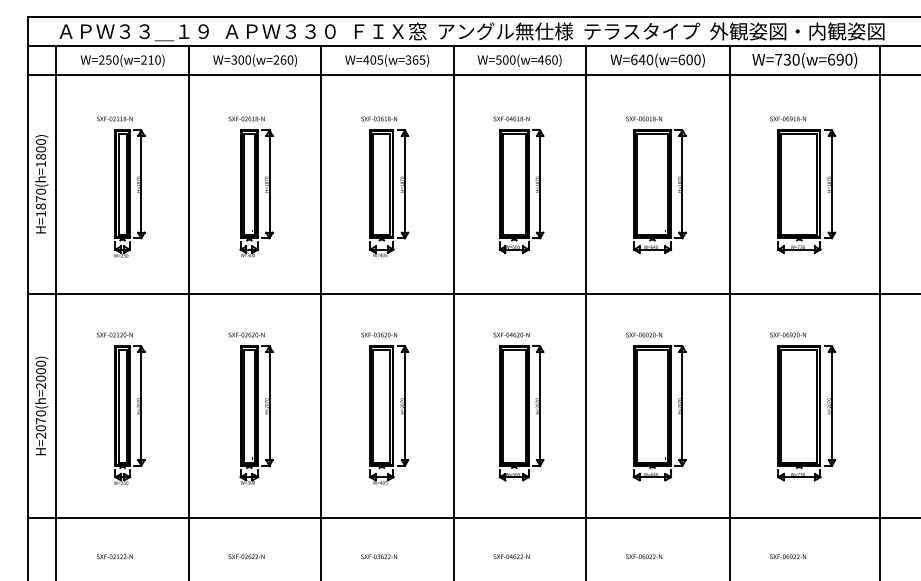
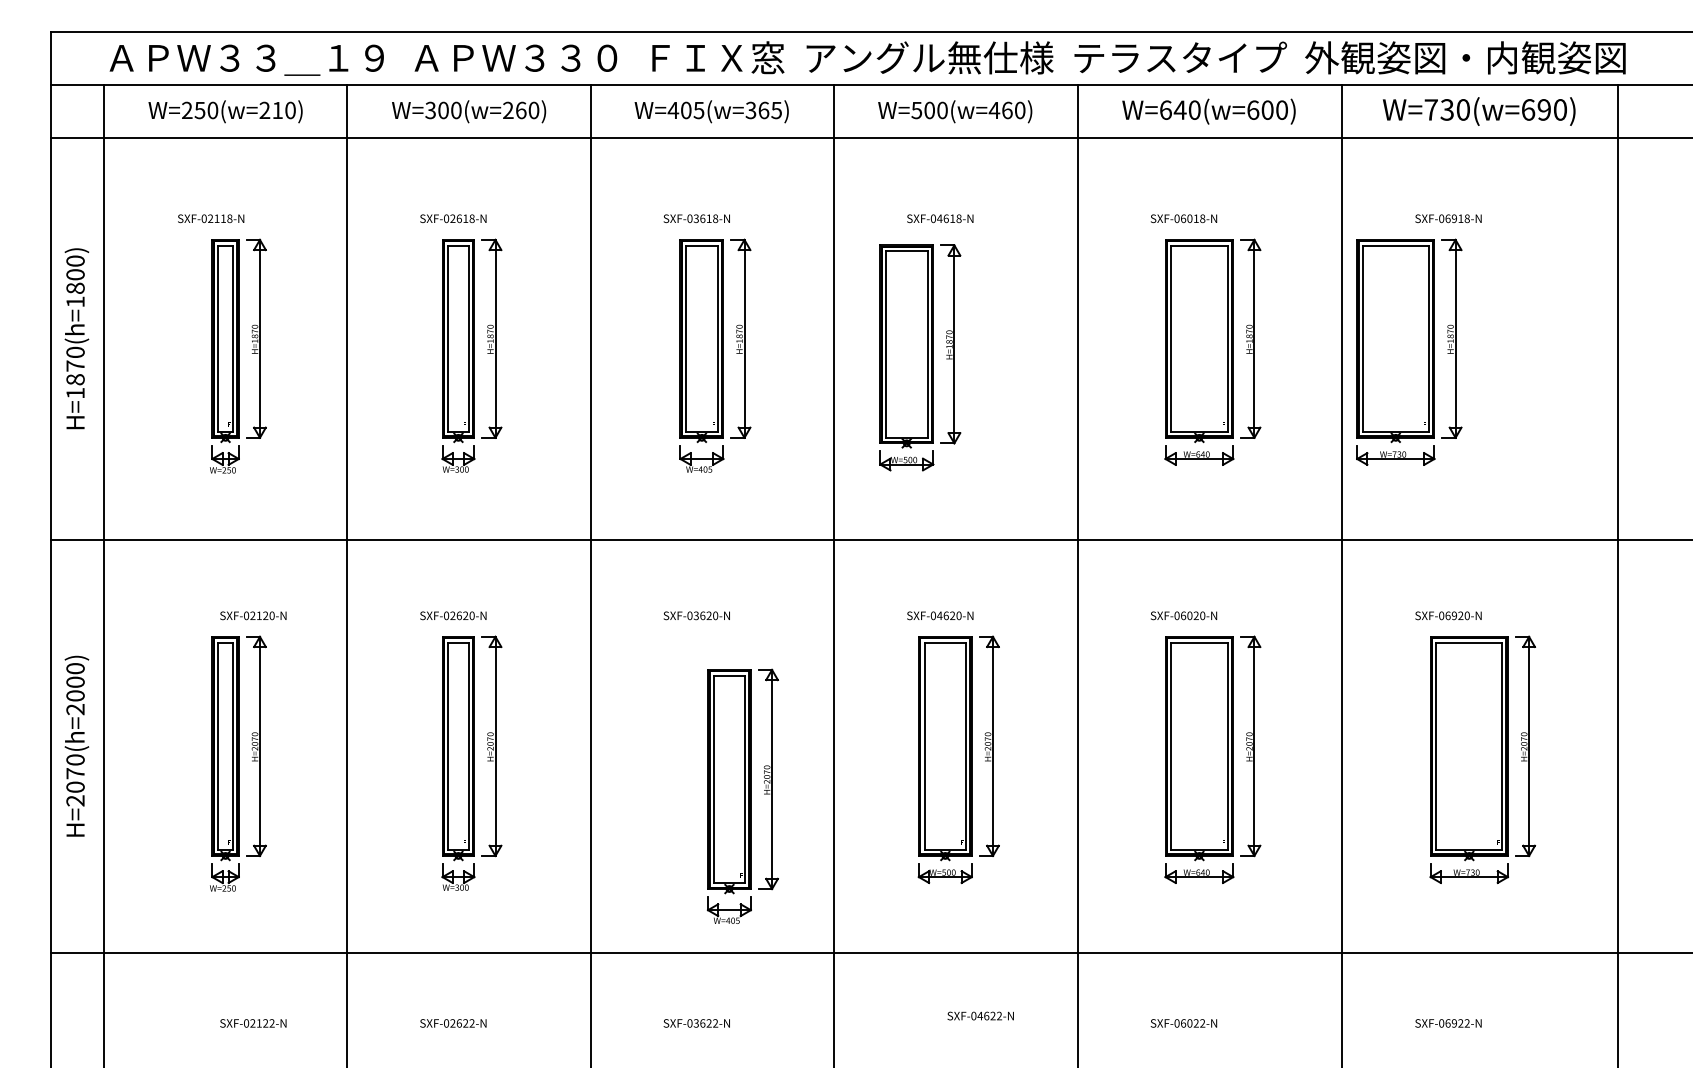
part: (521, 191) -> (920, 357), moved
part: (806, 191) -> (1408, 352), moved
text: (114, 334) -> (252, 614), moved
part: (389, 414) -> (743, 794), moved
text: (114, 556) -> (252, 1022), moved
text: (511, 556) -> (980, 1015), moved

